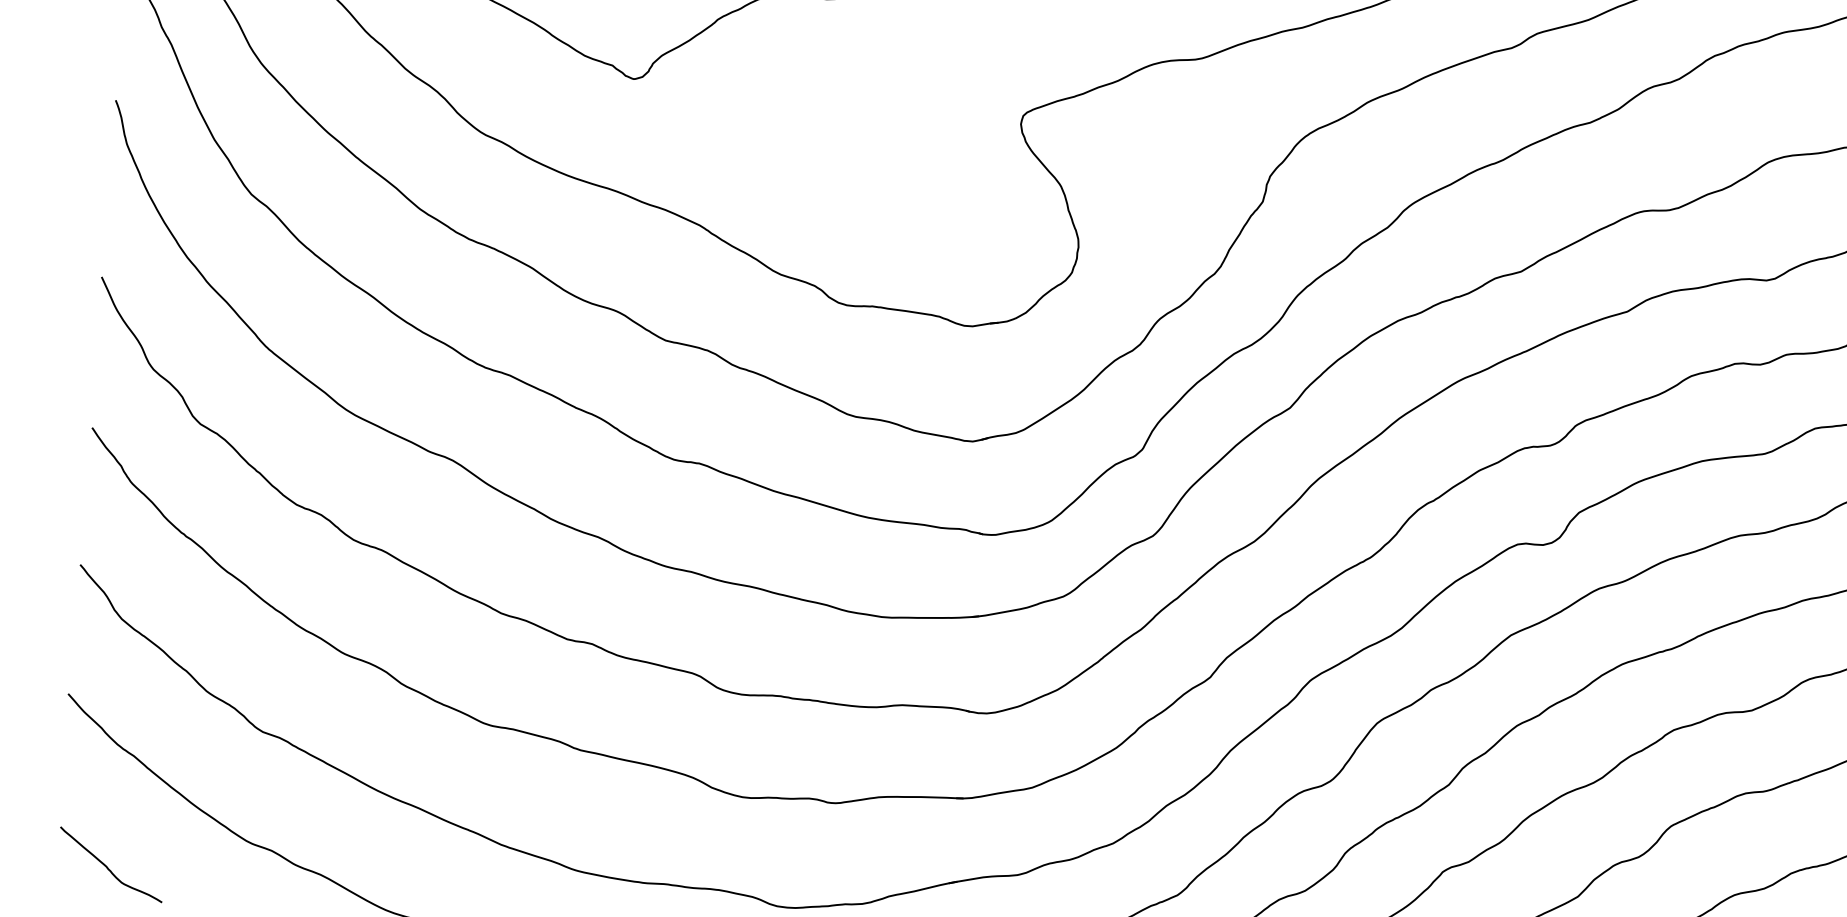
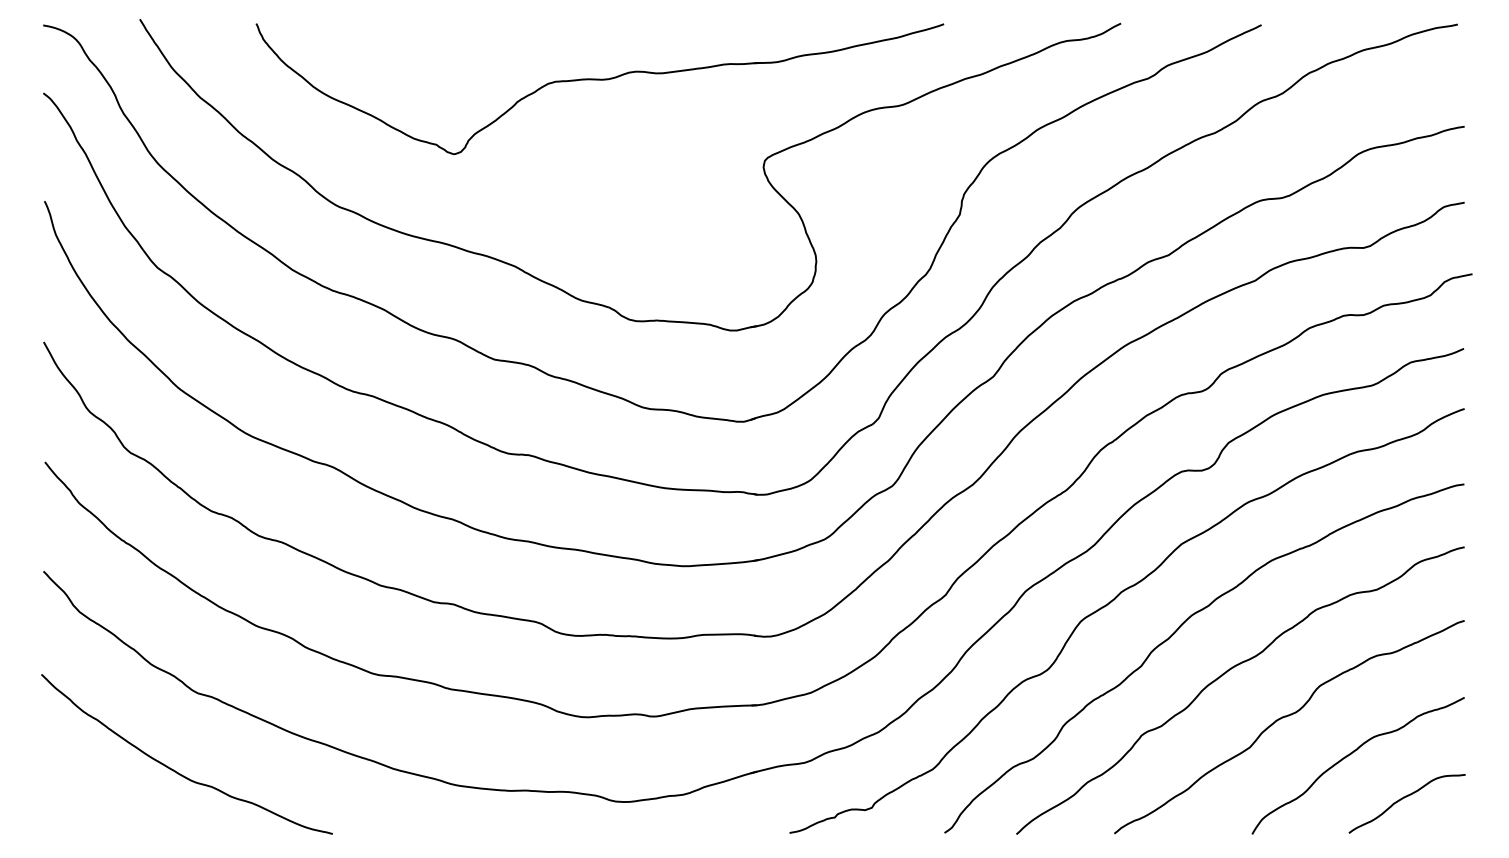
curve: (108, 867) -> (83, 809), removed

